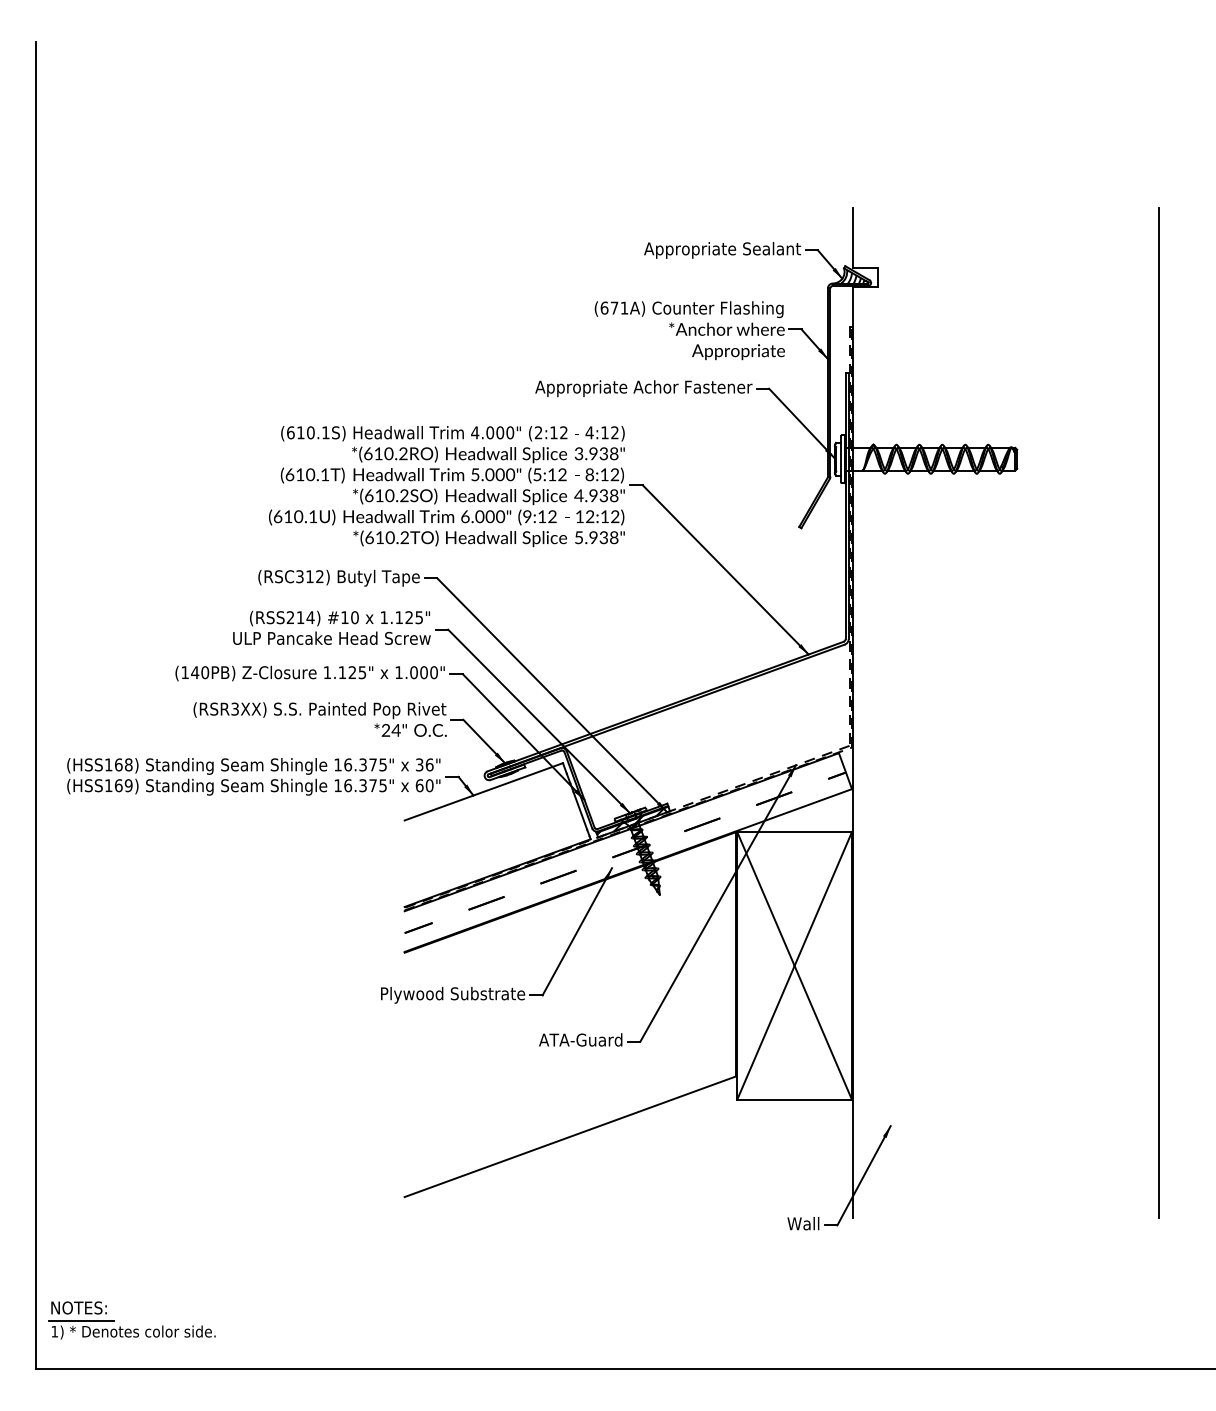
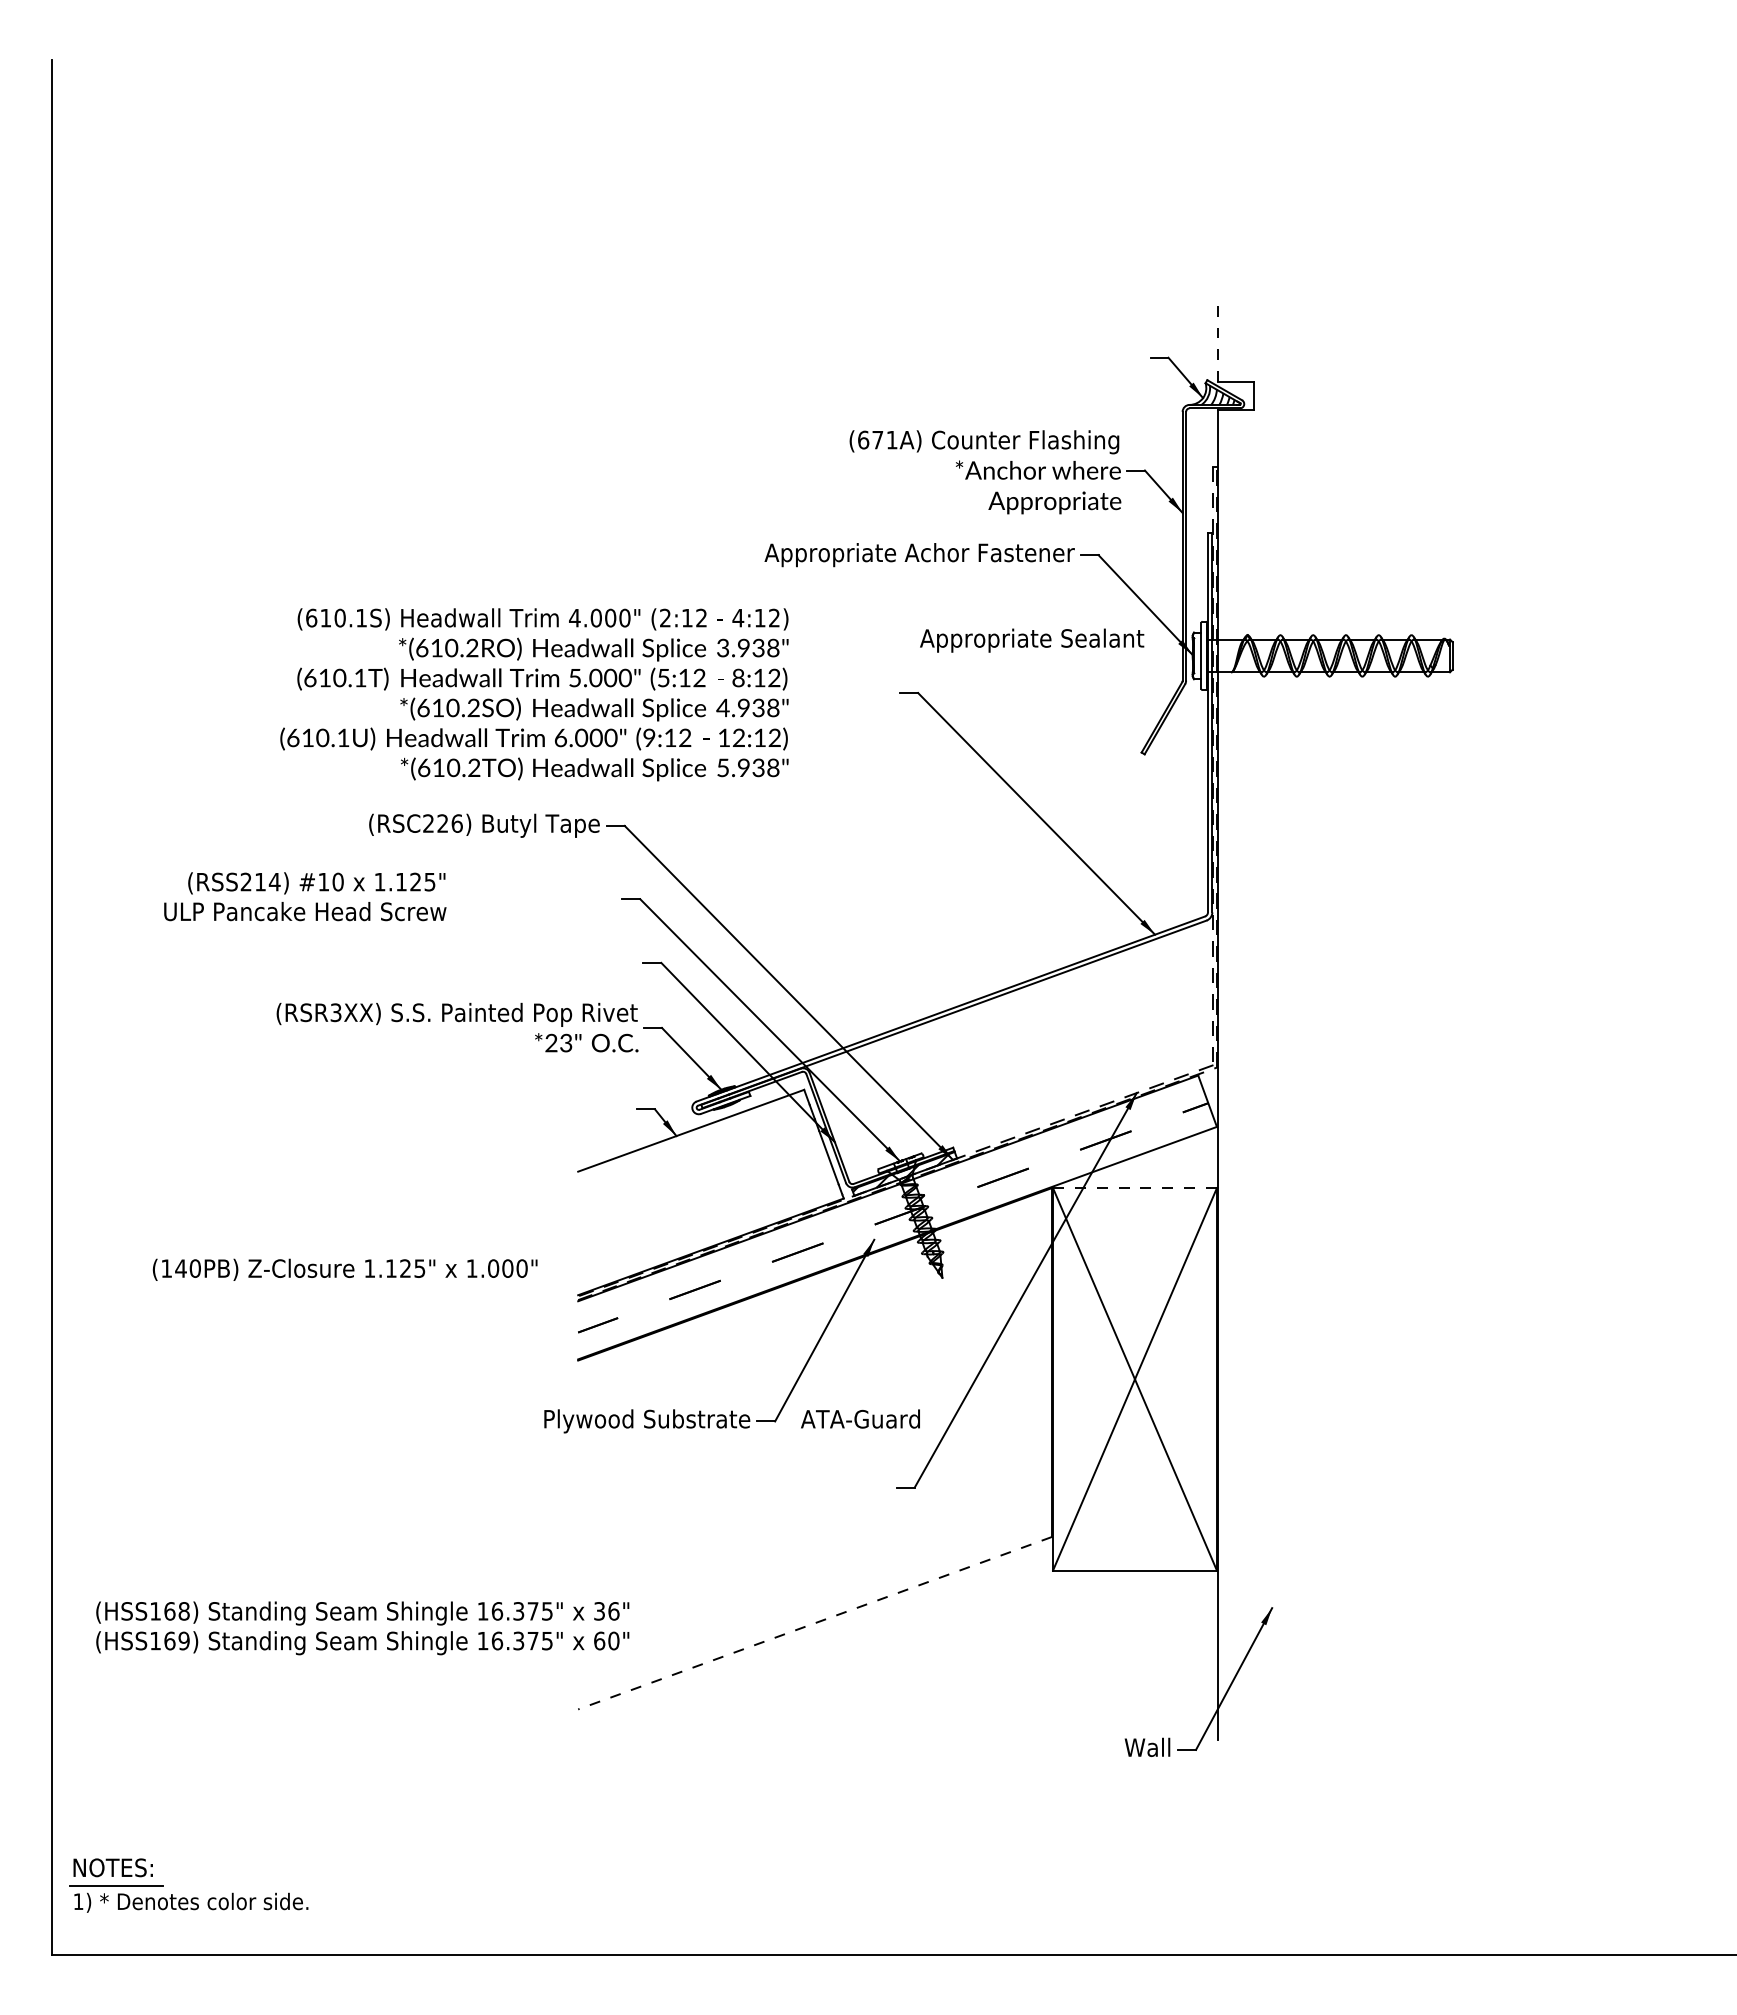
line: (853, 237) -> (1218, 339), solid -> dashed
text: (722, 250) -> (1032, 640), moved
text: (446, 486) -> (534, 694), moved
text: (309, 576) -> (442, 823), (RSC312) -> (RSC226)
text: (332, 627) -> (305, 896), moved
text: (309, 673) -> (344, 1269), moved
line: (1159, 713) -> (1655, 1018), removed
text: (395, 730) -> (565, 1042), *24" -> *23"
text: (253, 776) -> (362, 1628), moved
line: (794, 832) -> (1134, 1188), solid -> dashed
text: (580, 1039) -> (860, 1418), moved
line: (570, 1136) -> (814, 1623), solid -> dashed

